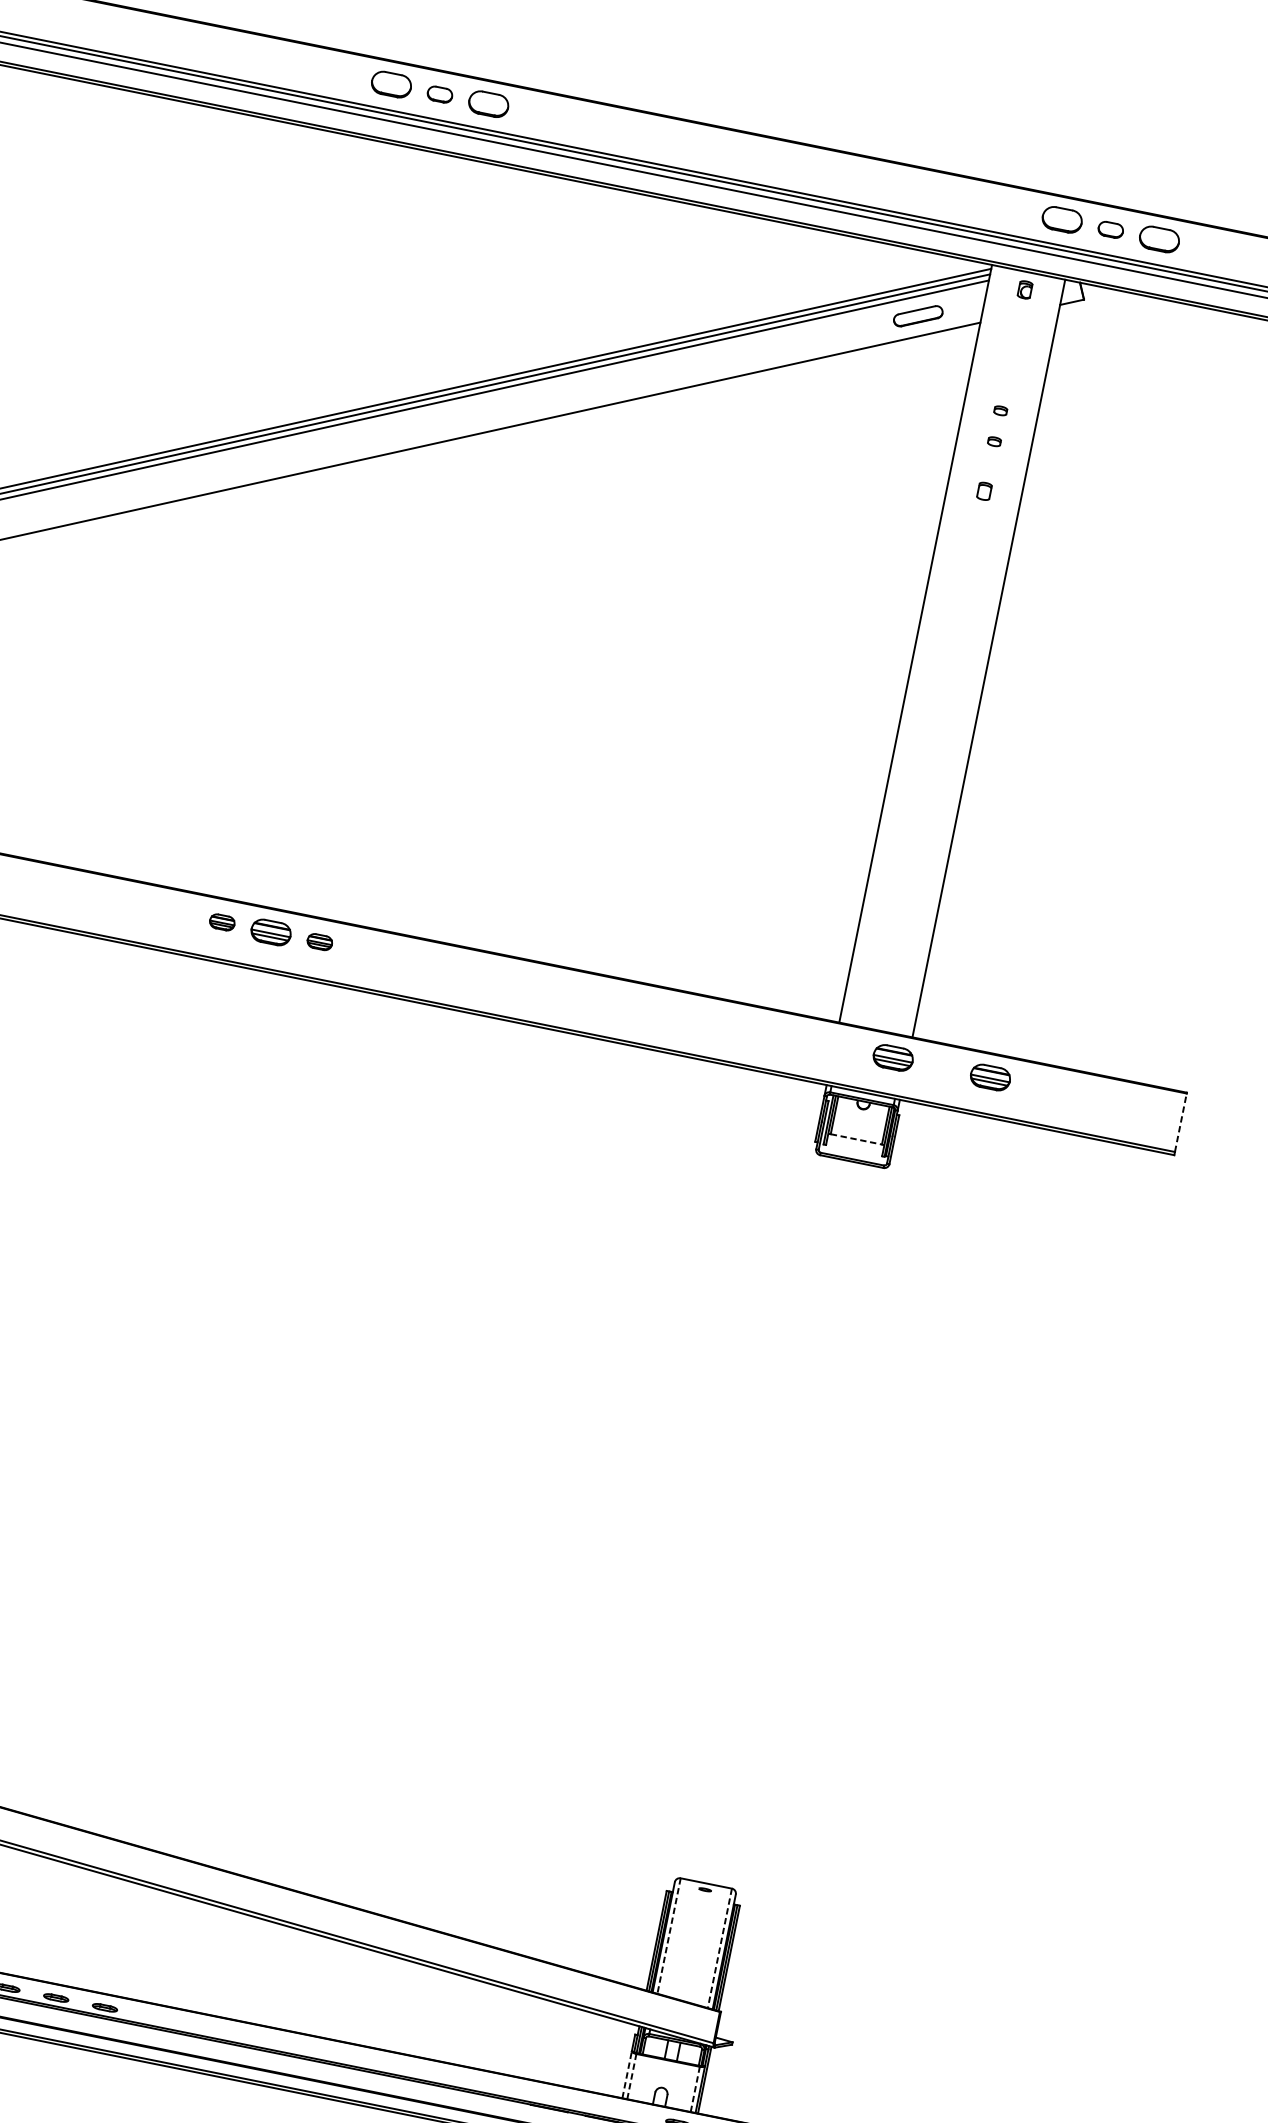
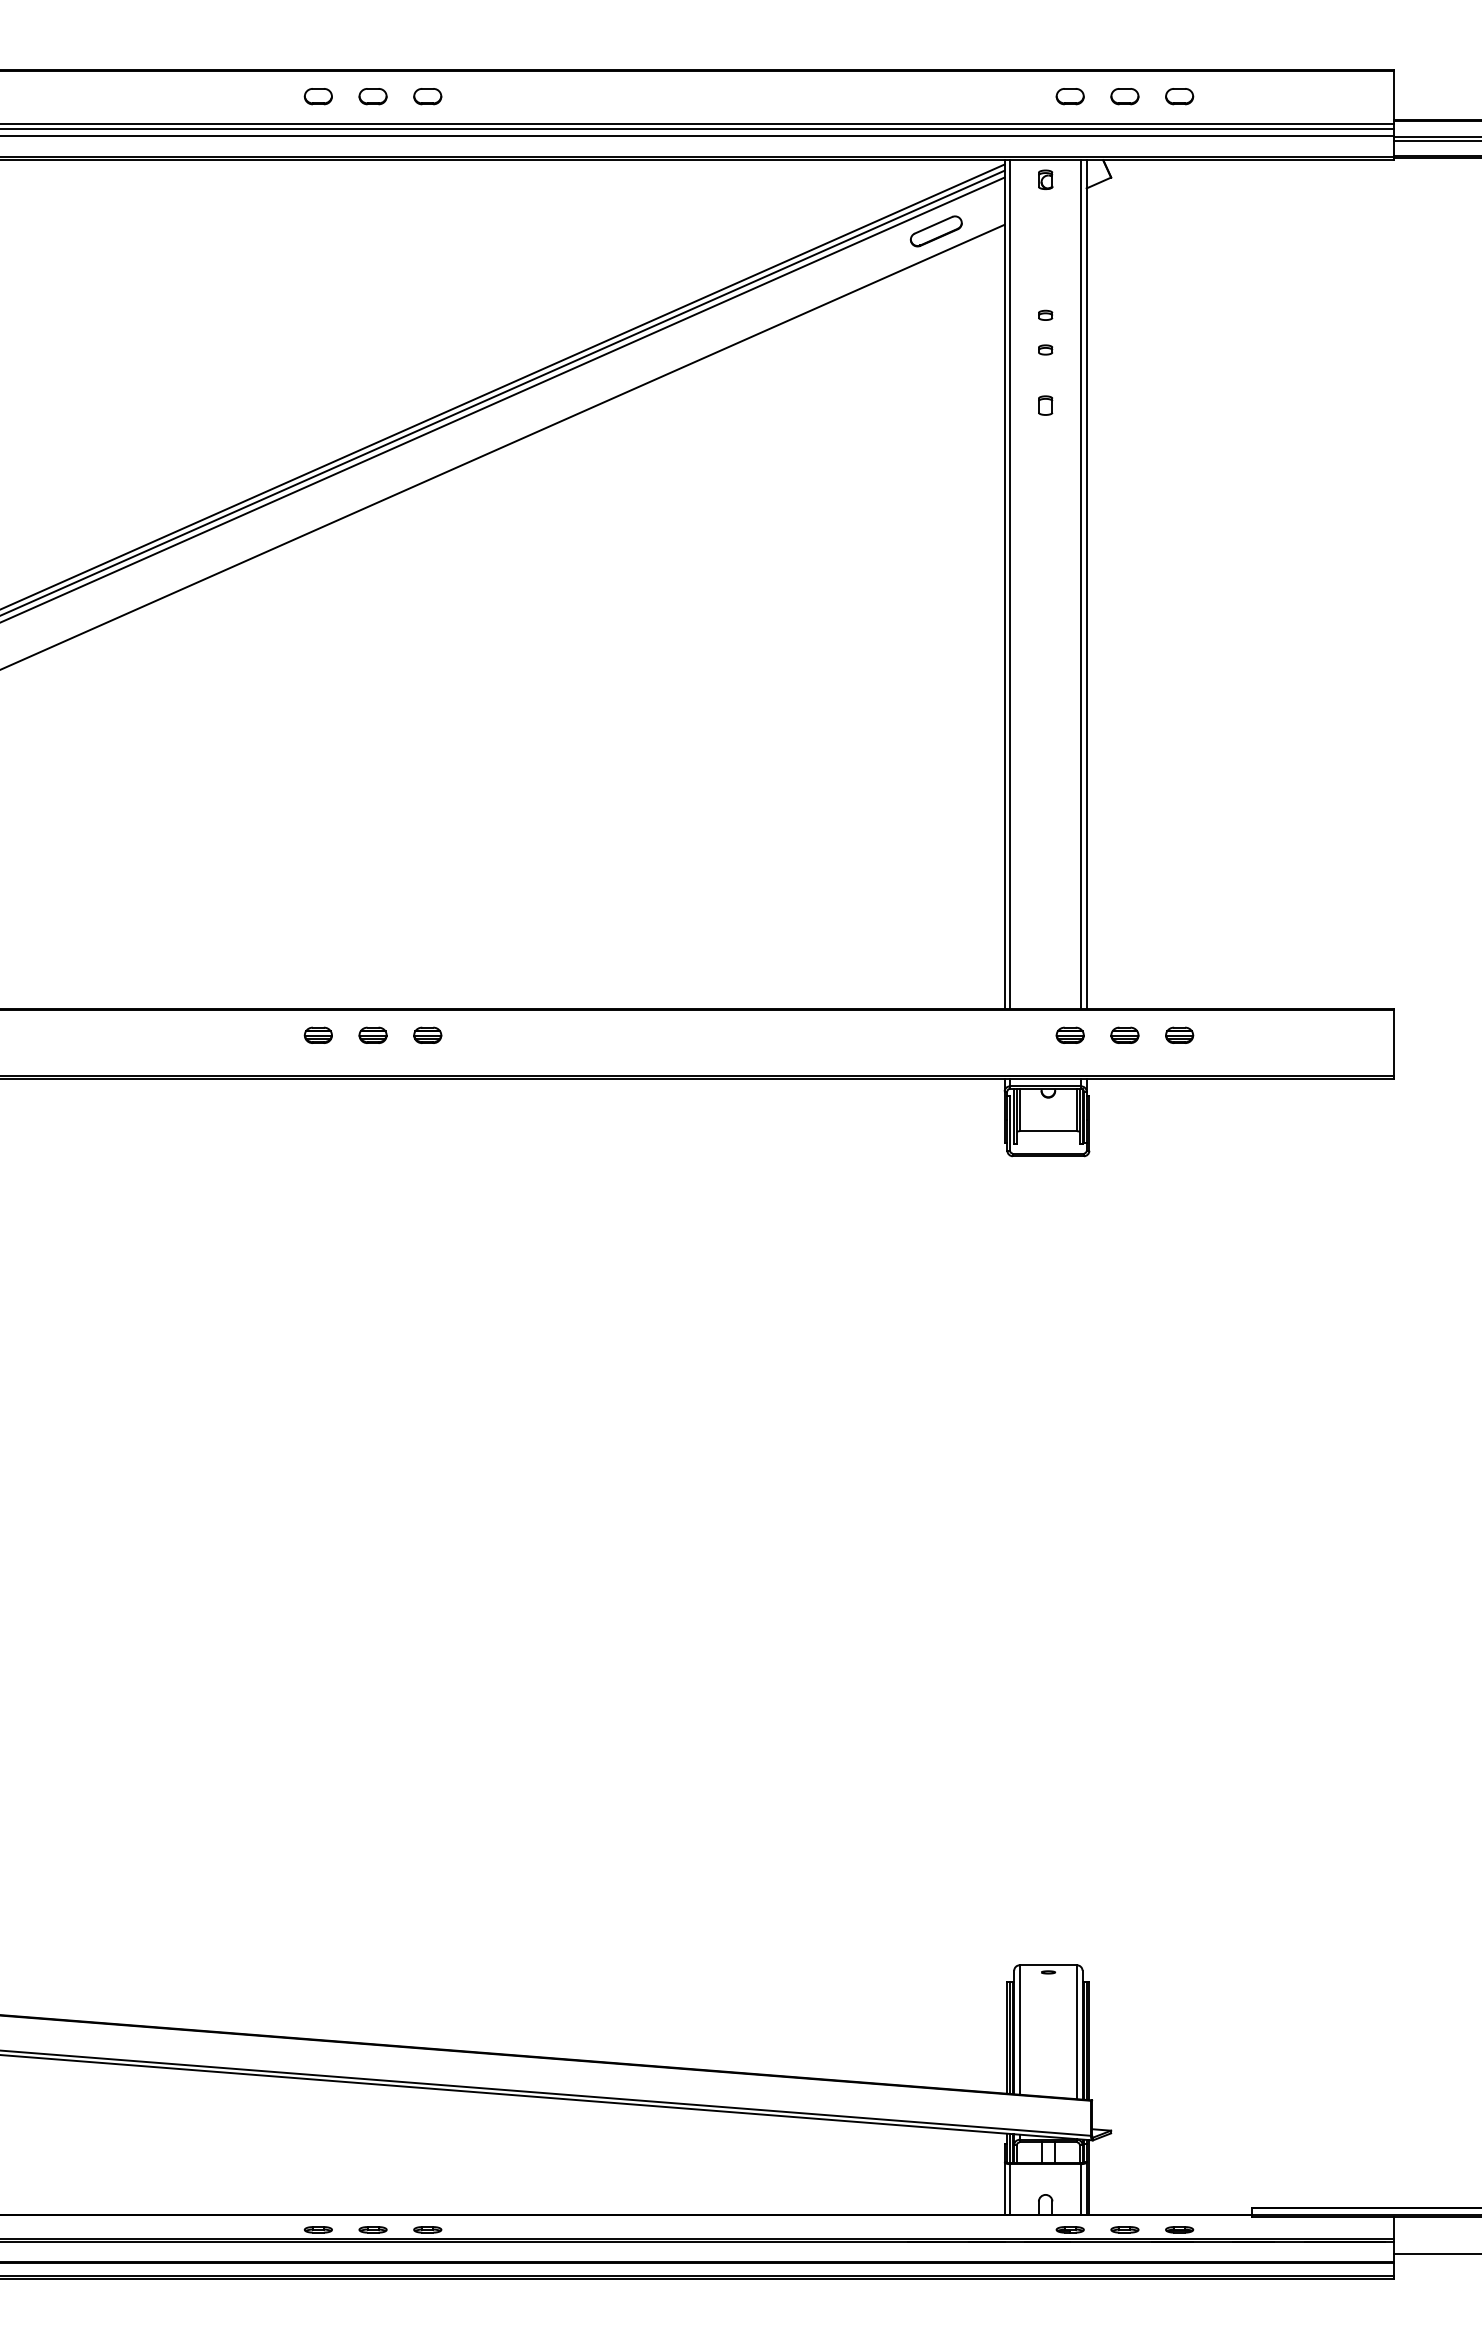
part: (390, 84) -> (317, 96), size x0.62
part: (488, 104) -> (427, 96), size x0.62
part: (1061, 219) -> (1069, 96), size x0.62
part: (1159, 239) -> (1179, 96), size x0.62
line: (920, 644) -> (1010, 584), added
line: (984, 657) -> (1081, 584), added
part: (270, 931) -> (372, 1034), size x0.62
part: (892, 1056) -> (1069, 1034), size x0.62
part: (941, 1066) -> (1124, 1034), added
part: (990, 1076) -> (1179, 1034), size x0.62
line: (1181, 1122) -> (1394, 1042), dashed -> solid
line: (856, 1139) -> (1048, 1131), dashed -> solid
line: (668, 1936) -> (1019, 2030), dashed -> solid
line: (720, 1948) -> (1077, 2032), dashed -> solid
line: (627, 2074) -> (1004, 2188), dashed -> solid
line: (632, 2076) -> (1010, 2189), dashed -> solid
line: (695, 2089) -> (1081, 2189), dashed -> solid

